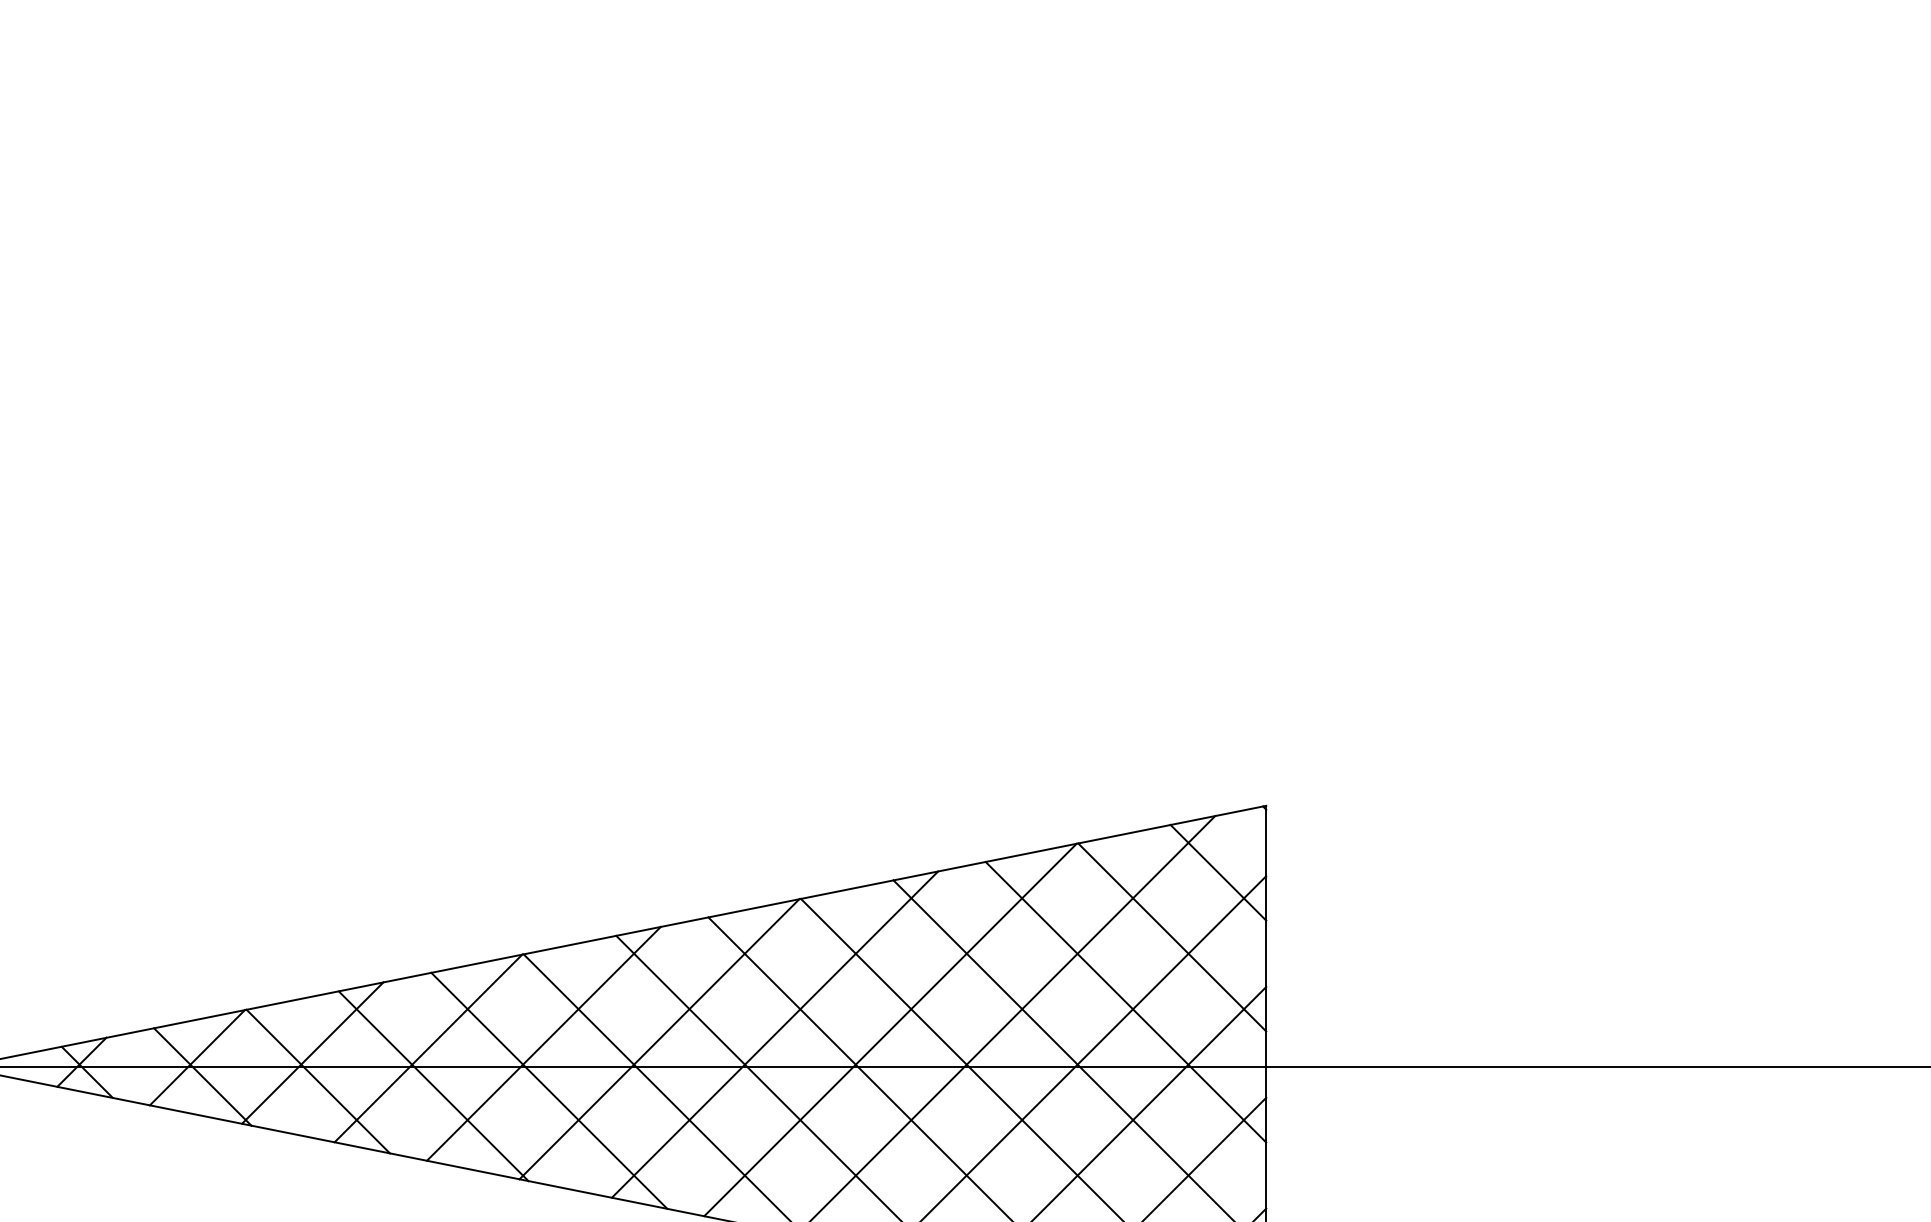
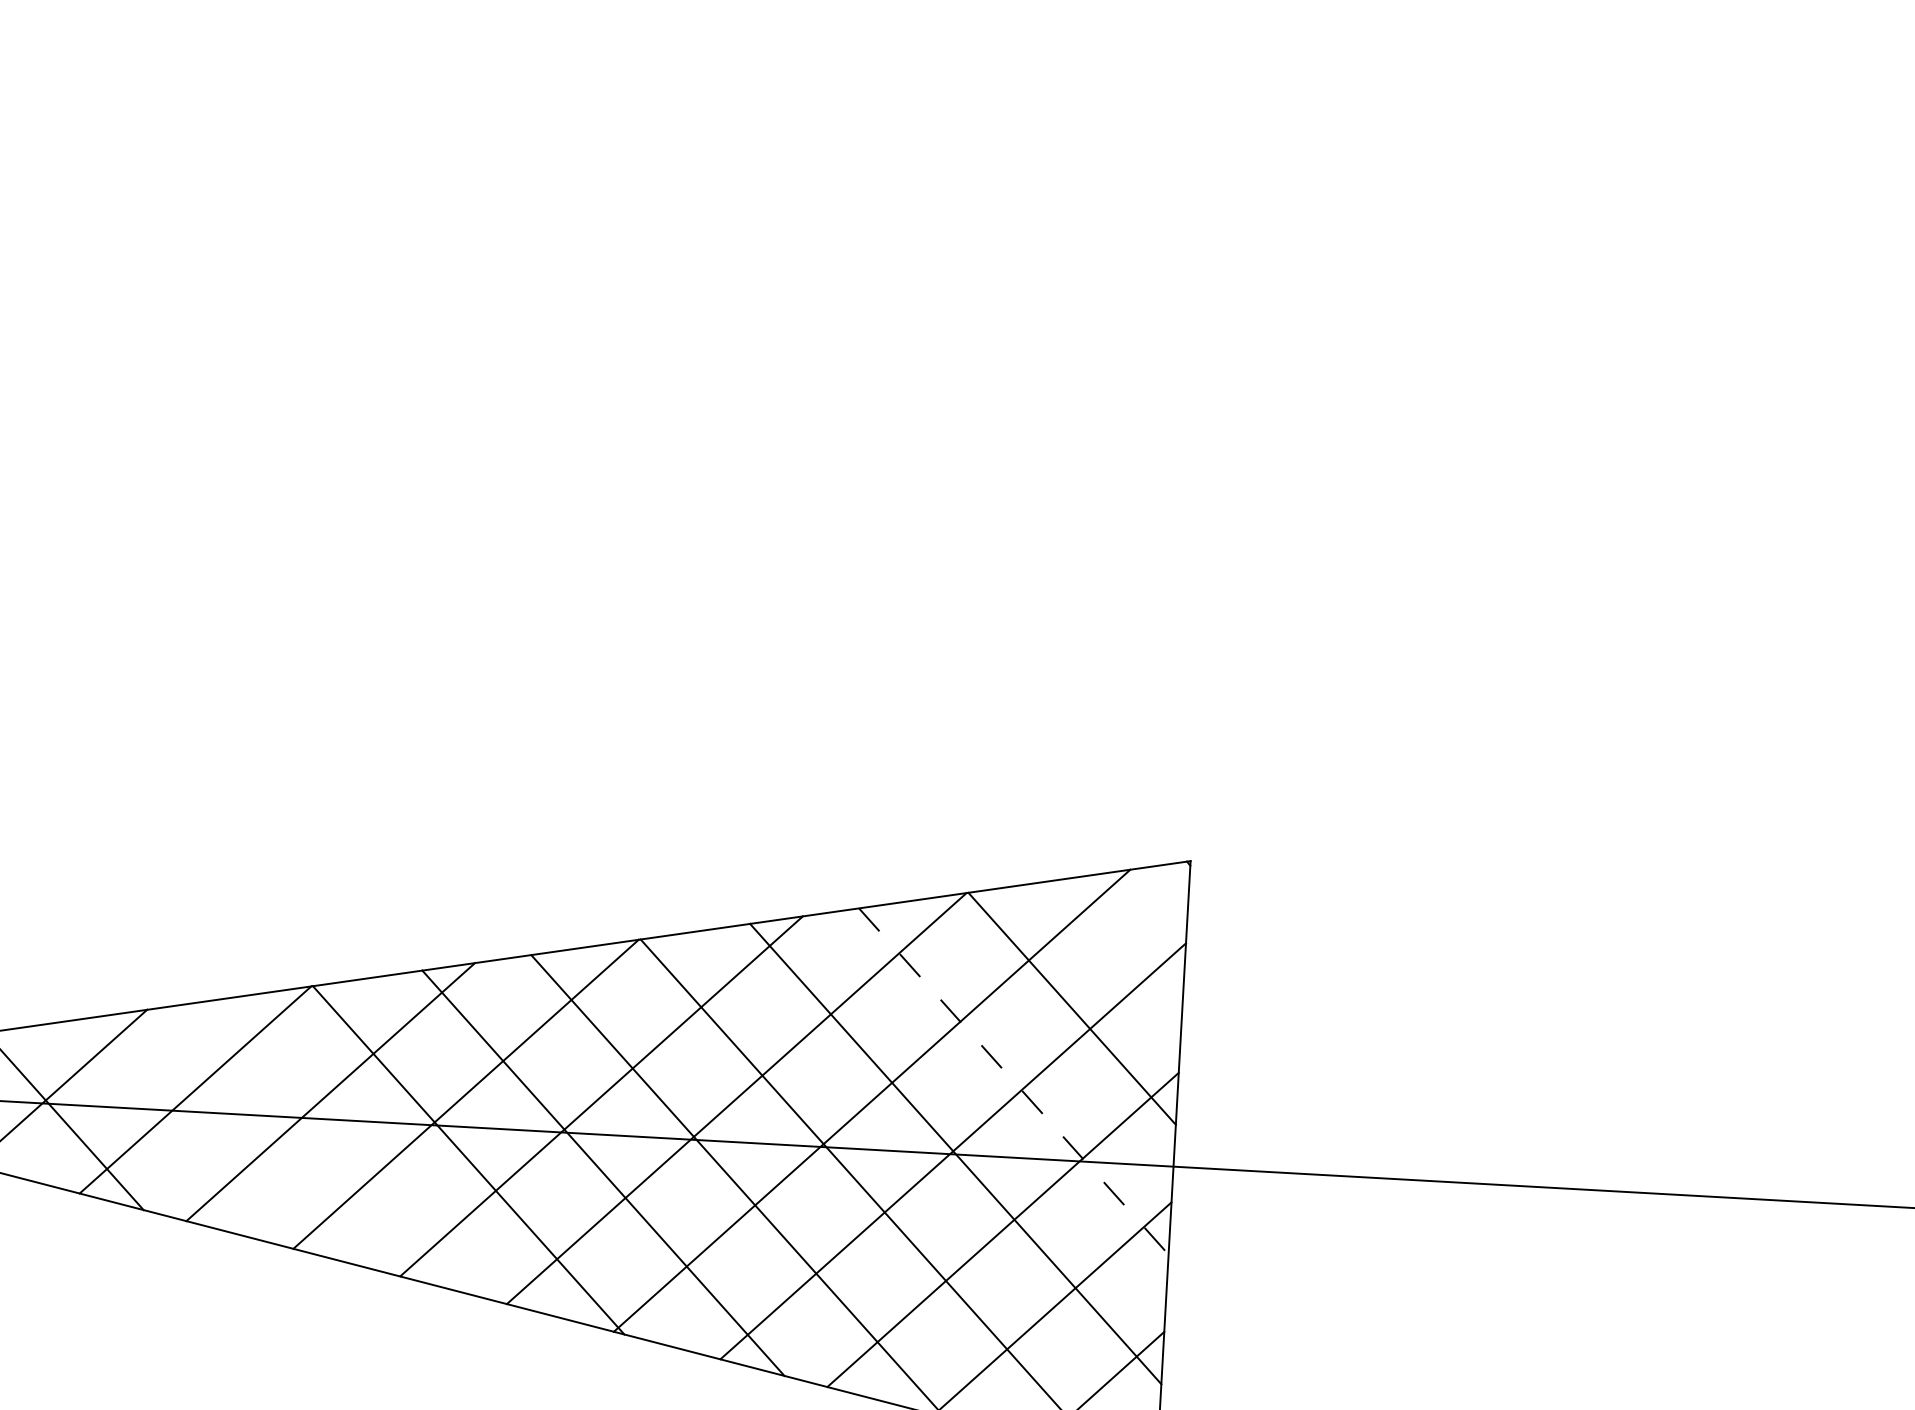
line: (1218, 872) -> (1130, 935), removed
line: (1126, 1002) -> (1014, 1081), solid -> dashed
line: (433, 1086) -> (198, 1134), removed
line: (549, 1090) -> (334, 1147), removed

